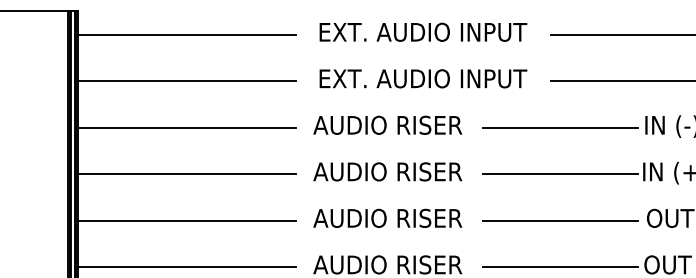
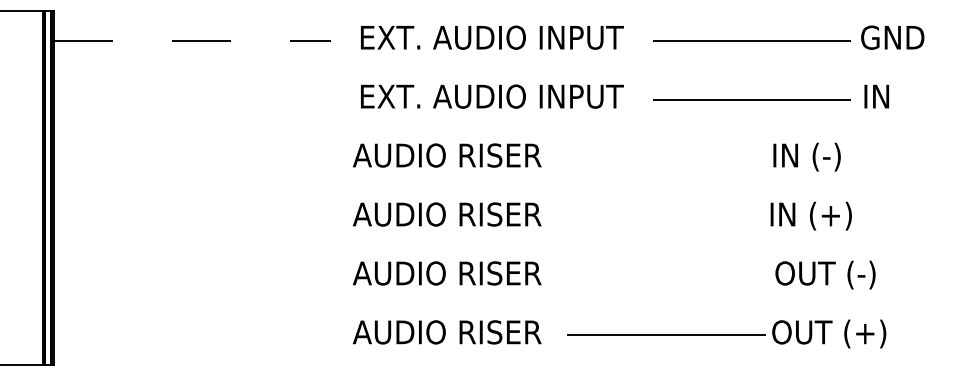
line: (186, 34) -> (192, 40), solid -> dashed
line: (186, 81) -> (192, 99), removed
line: (186, 127) -> (192, 158), removed
line: (560, 127) -> (666, 158), removed
line: (186, 174) -> (192, 217), removed
line: (560, 174) -> (666, 217), removed
line: (186, 220) -> (192, 276), removed
line: (560, 220) -> (666, 276), removed
line: (186, 267) -> (192, 335), removed

